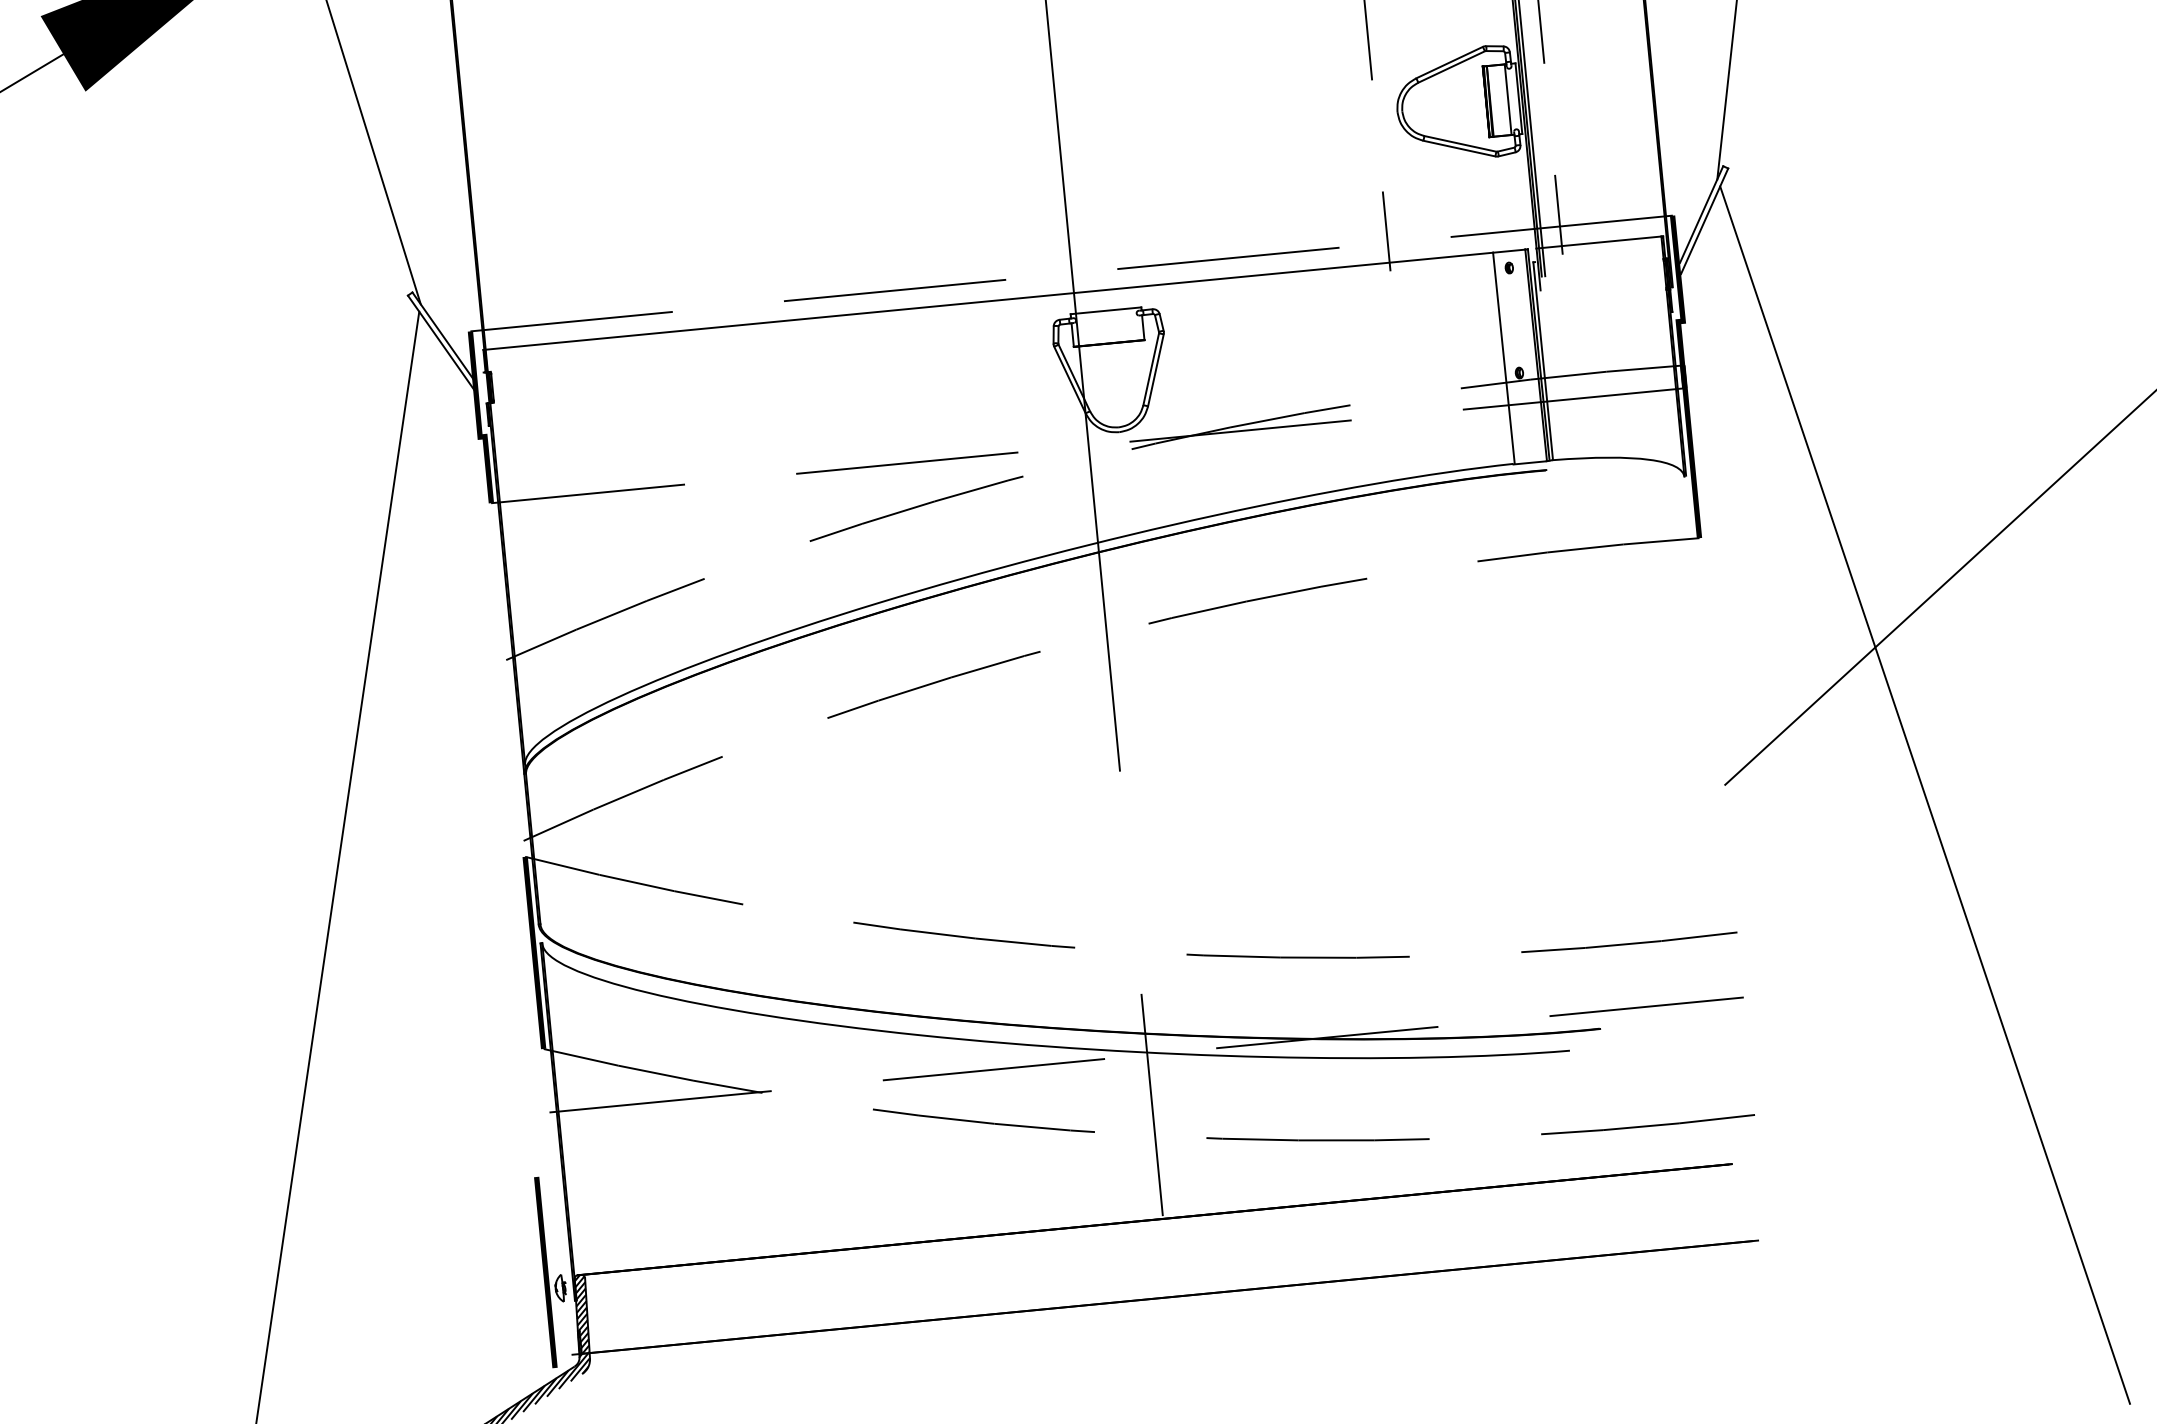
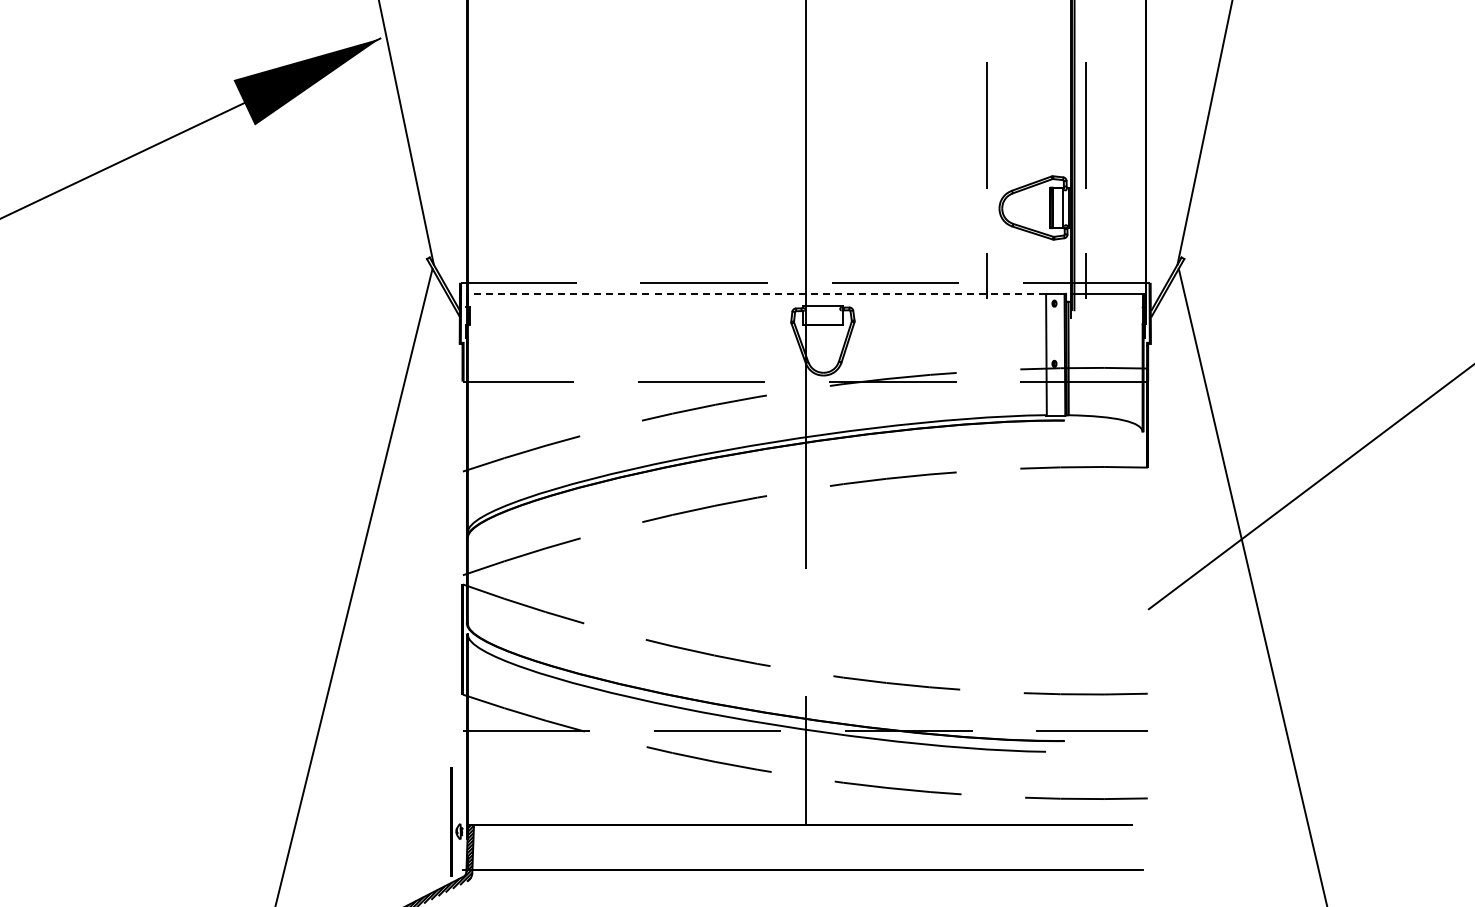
line: (988, 302) -> (756, 294), solid -> dashed

